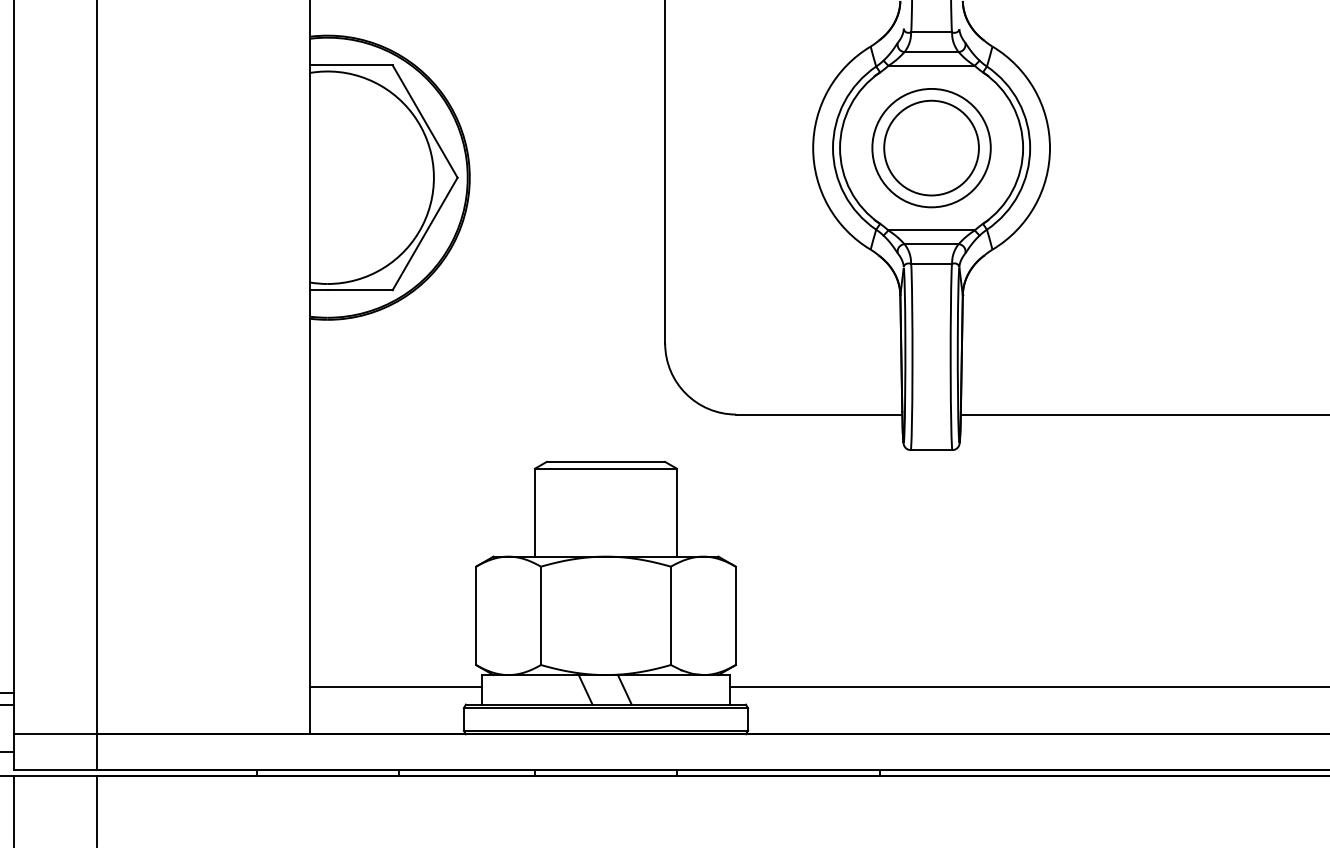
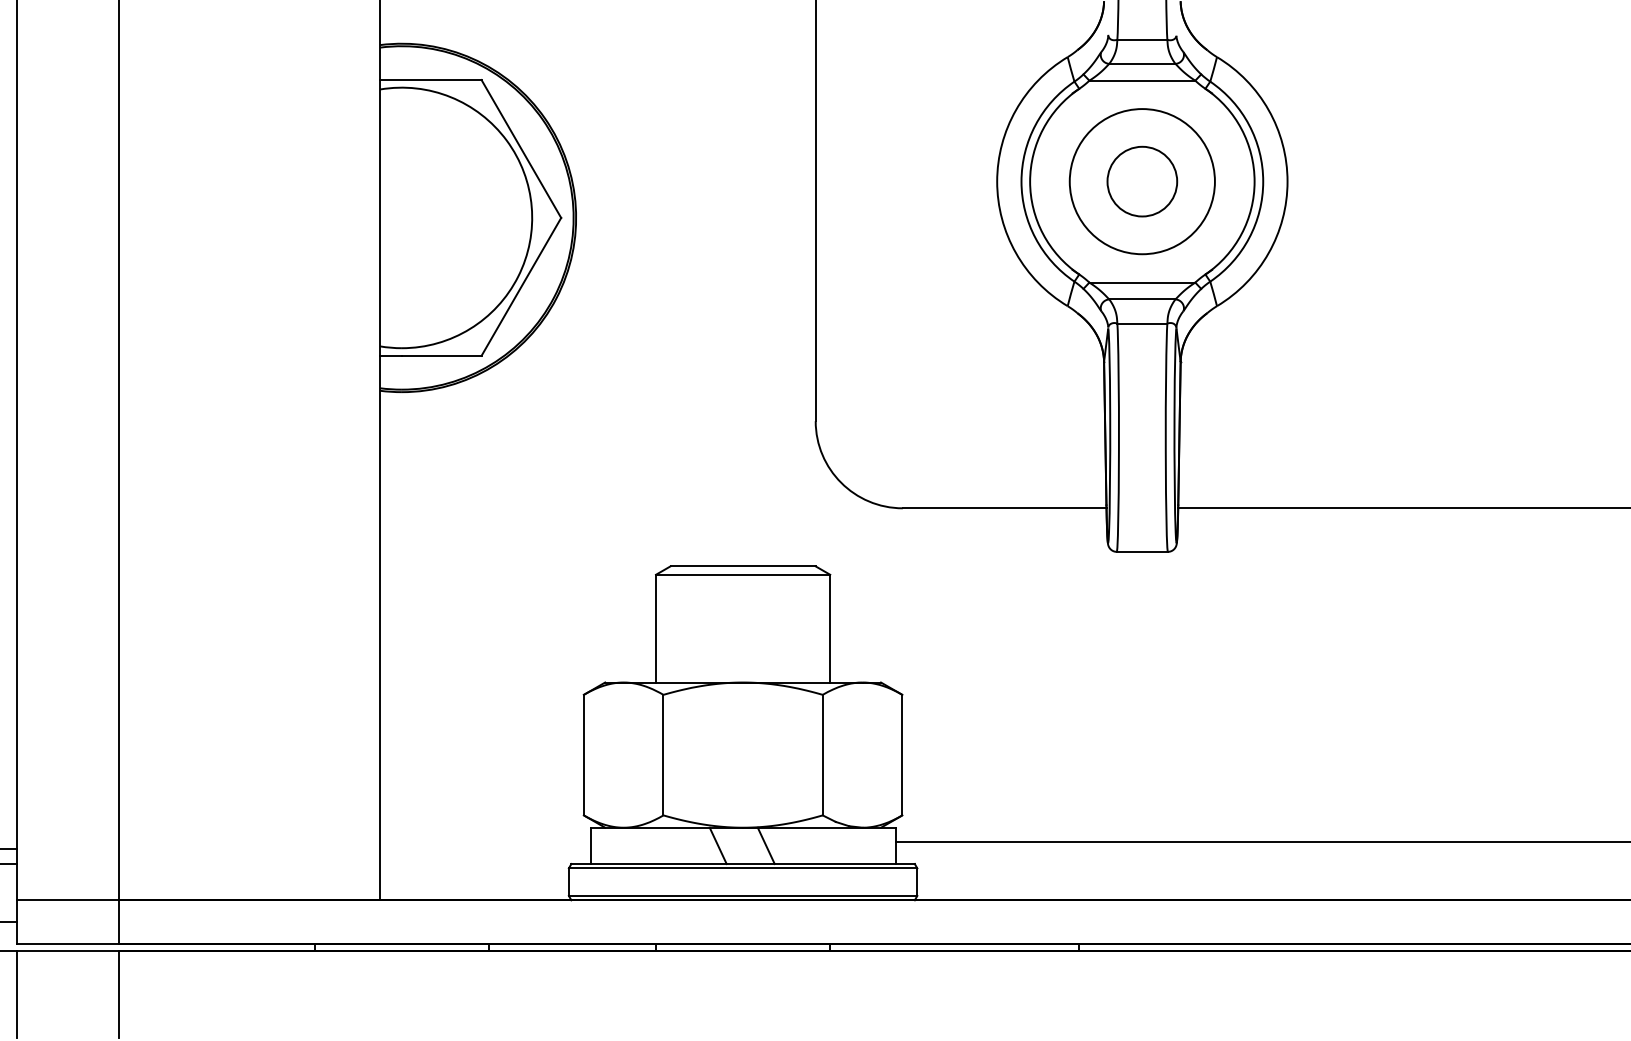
circle: (931, 148) -> (1142, 181), size x0.6
line: (395, 687) -> (485, 842), removed

